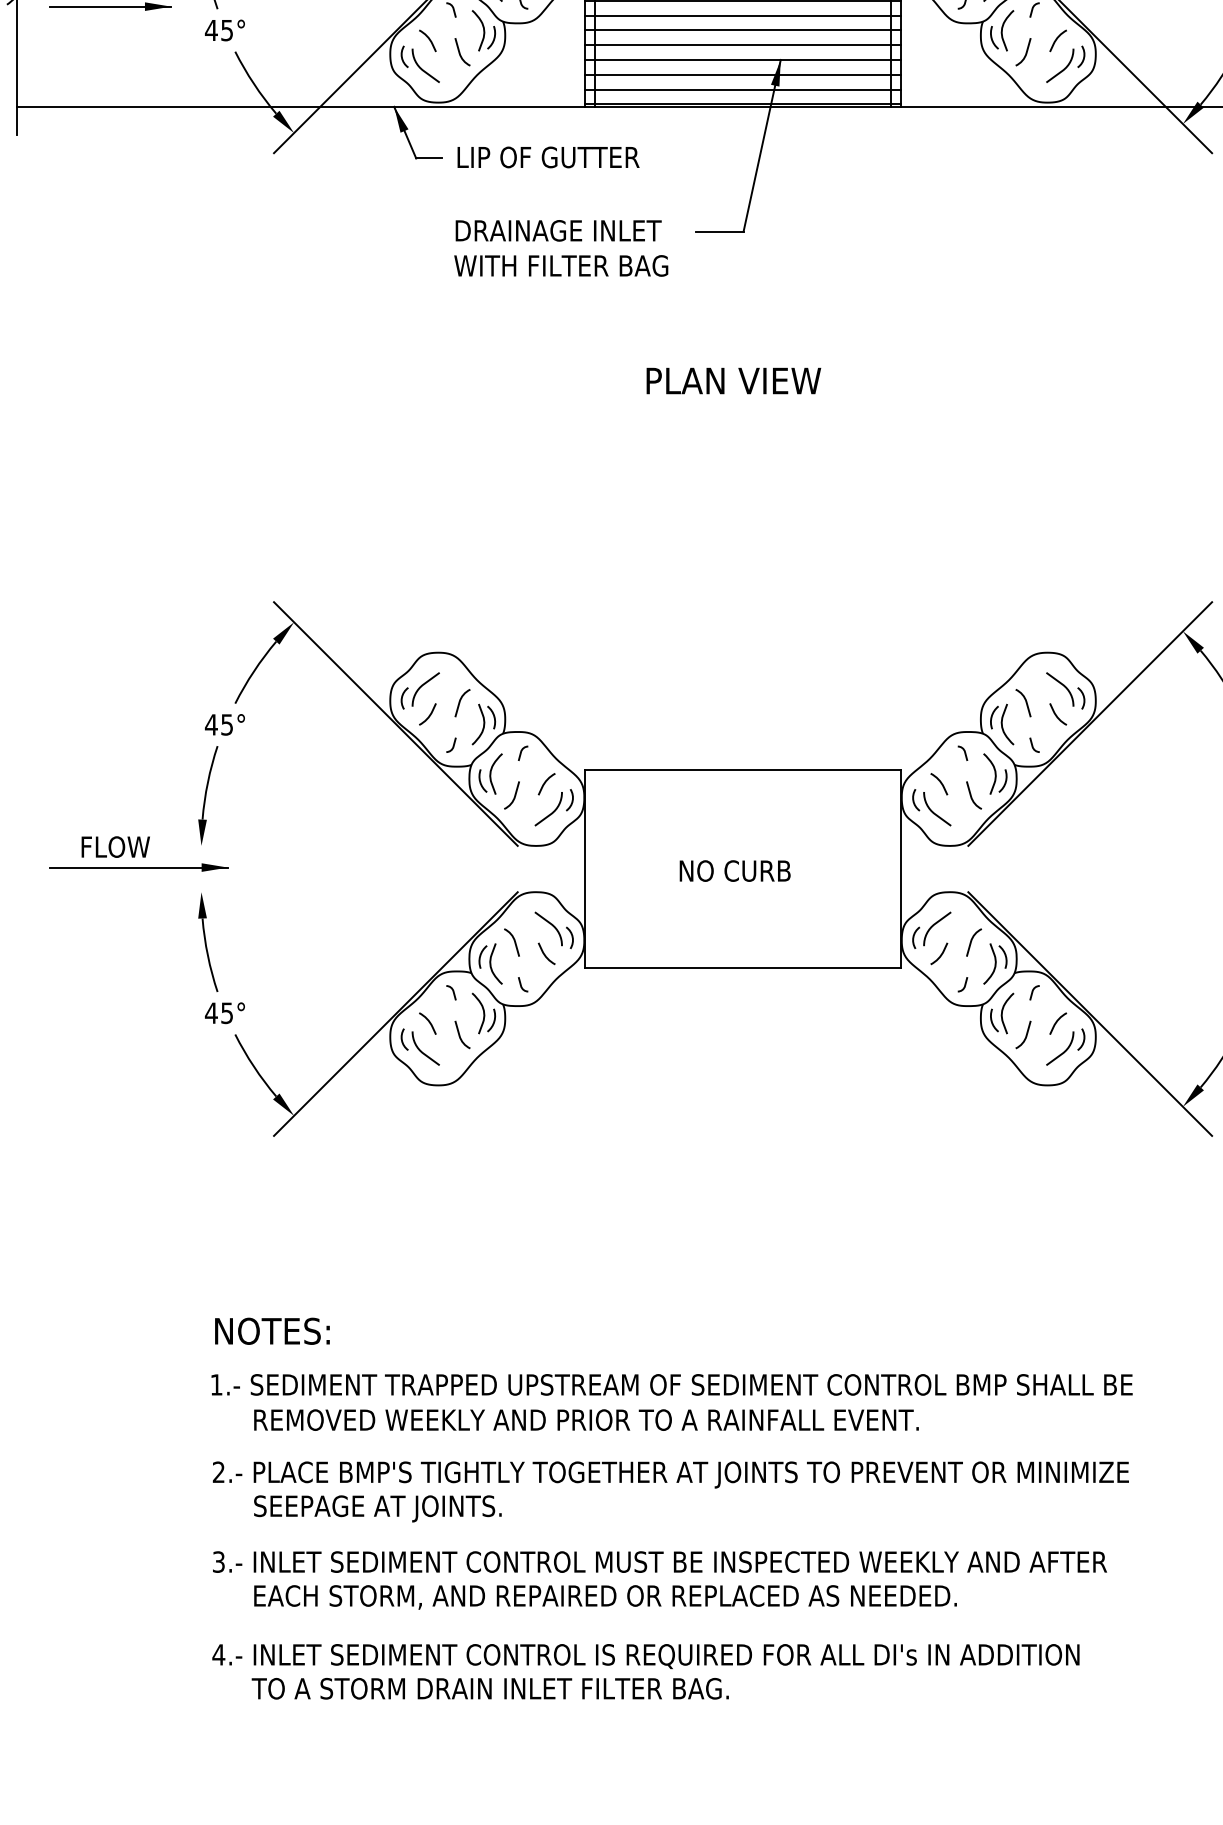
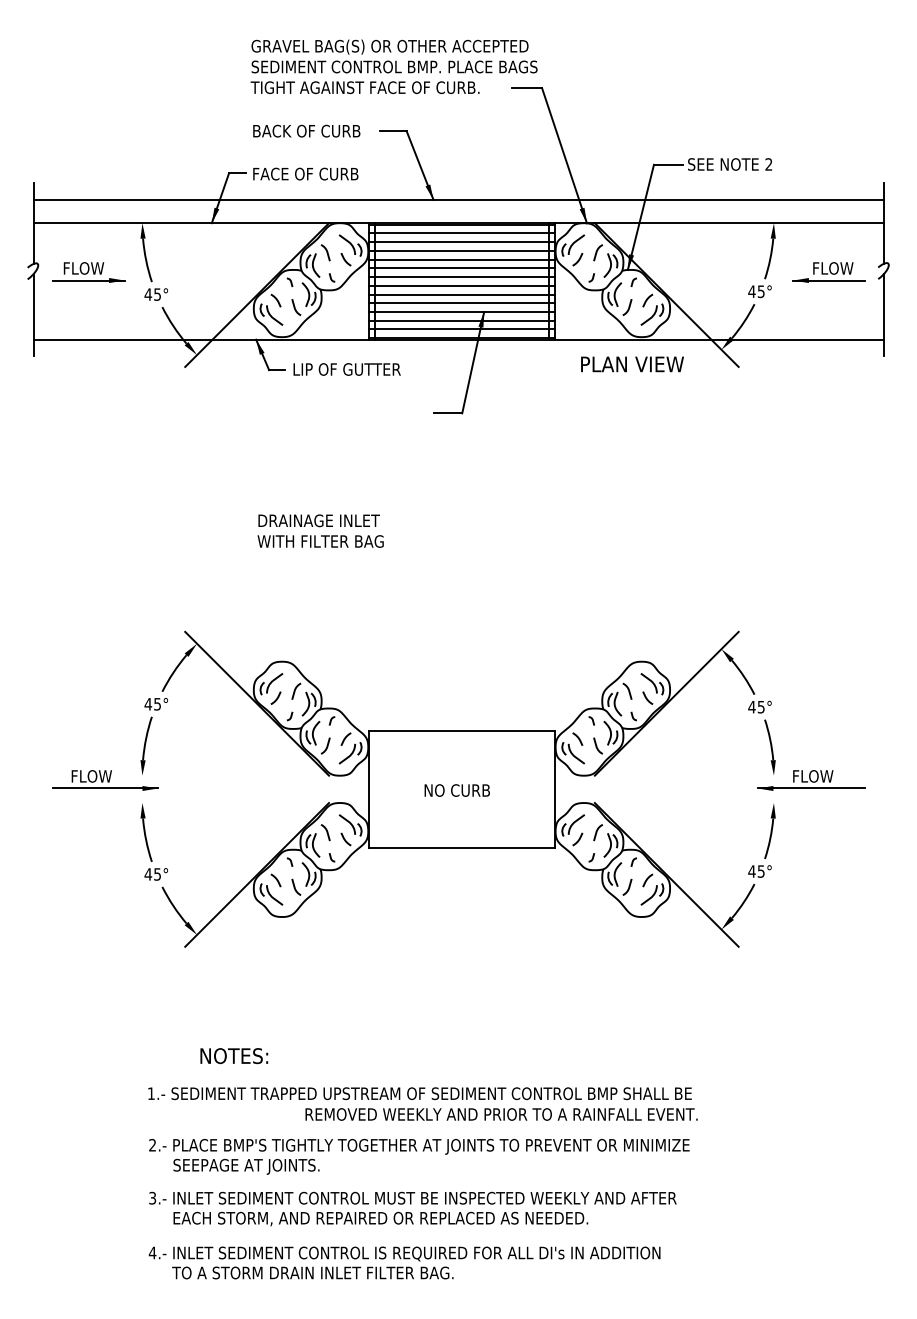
text: (560, 247) -> (320, 530), moved
text: (733, 381) -> (632, 364), moved
text: (272, 1332) -> (234, 1056), moved
text: (586, 1420) -> (501, 1114), moved

